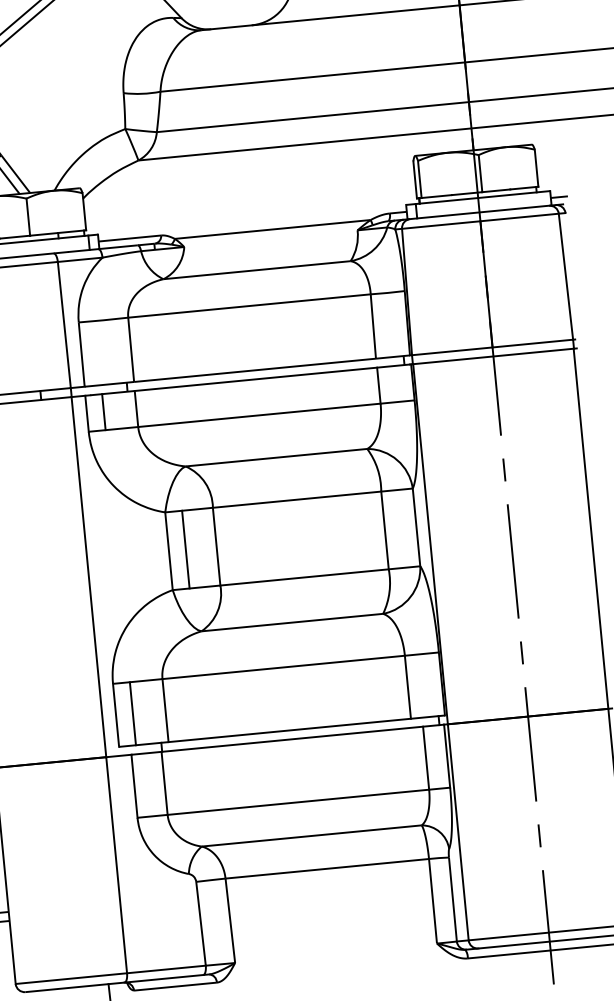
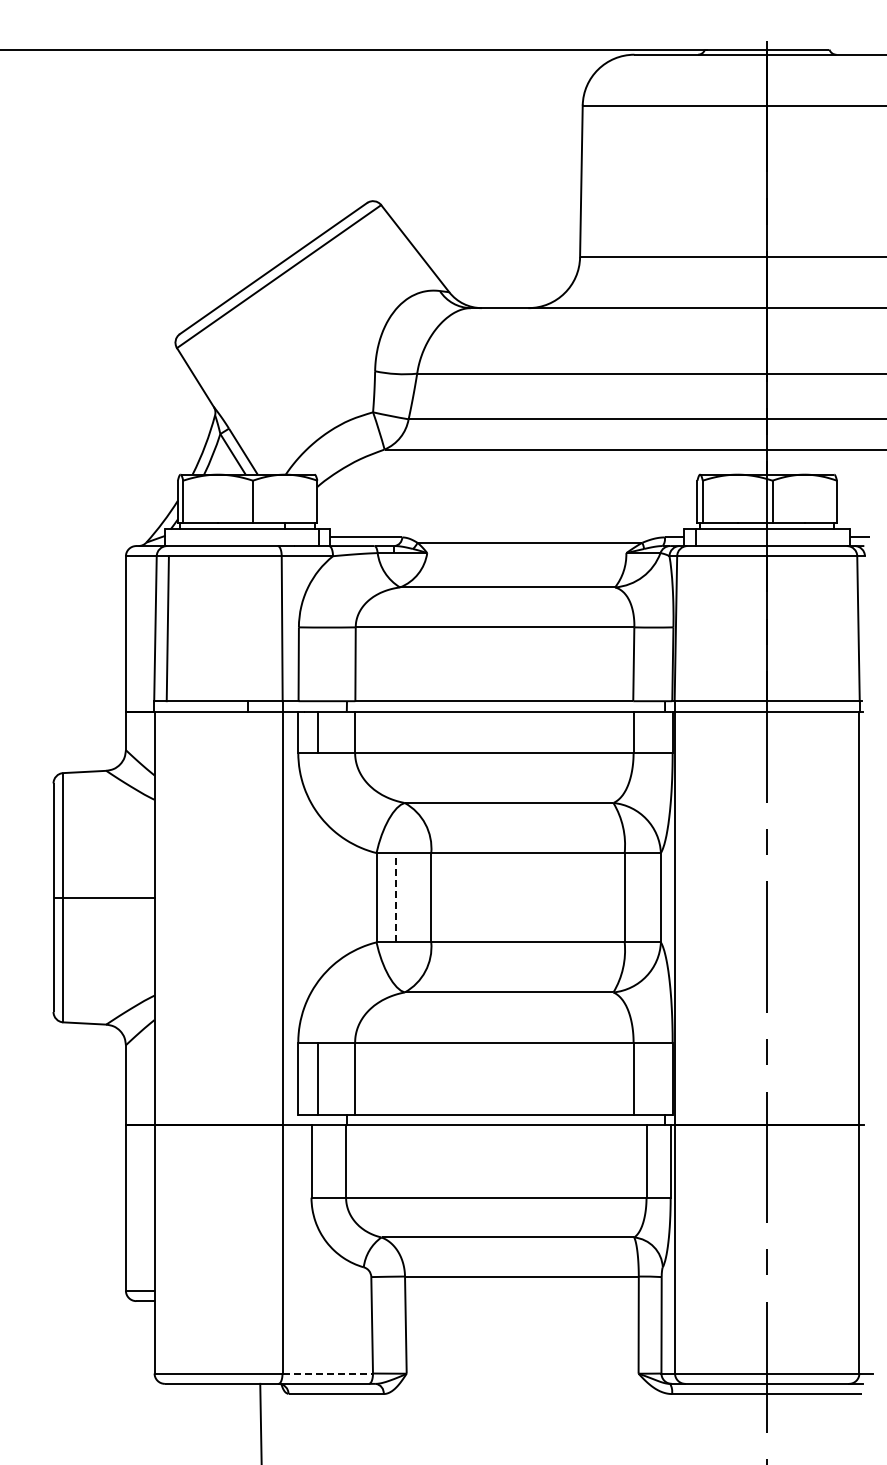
line: (185, 549) -> (395, 897), solid -> dashed
line: (167, 969) -> (328, 1373), solid -> dashed

